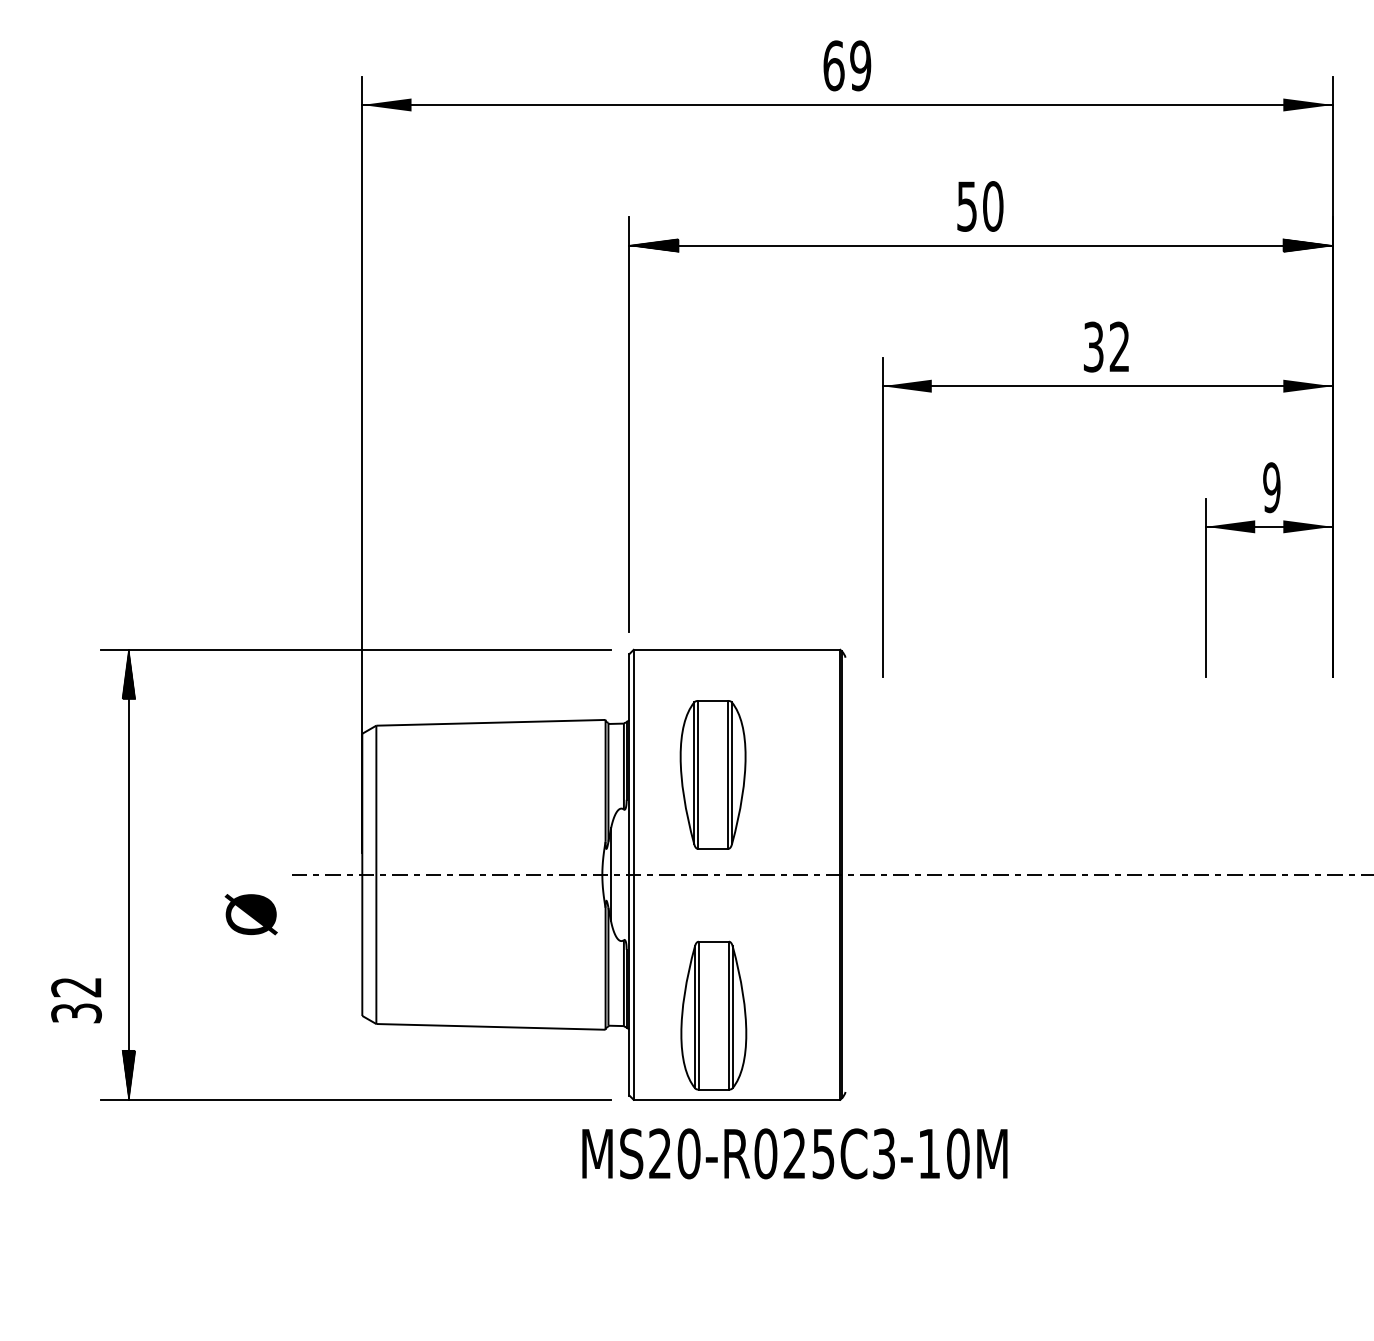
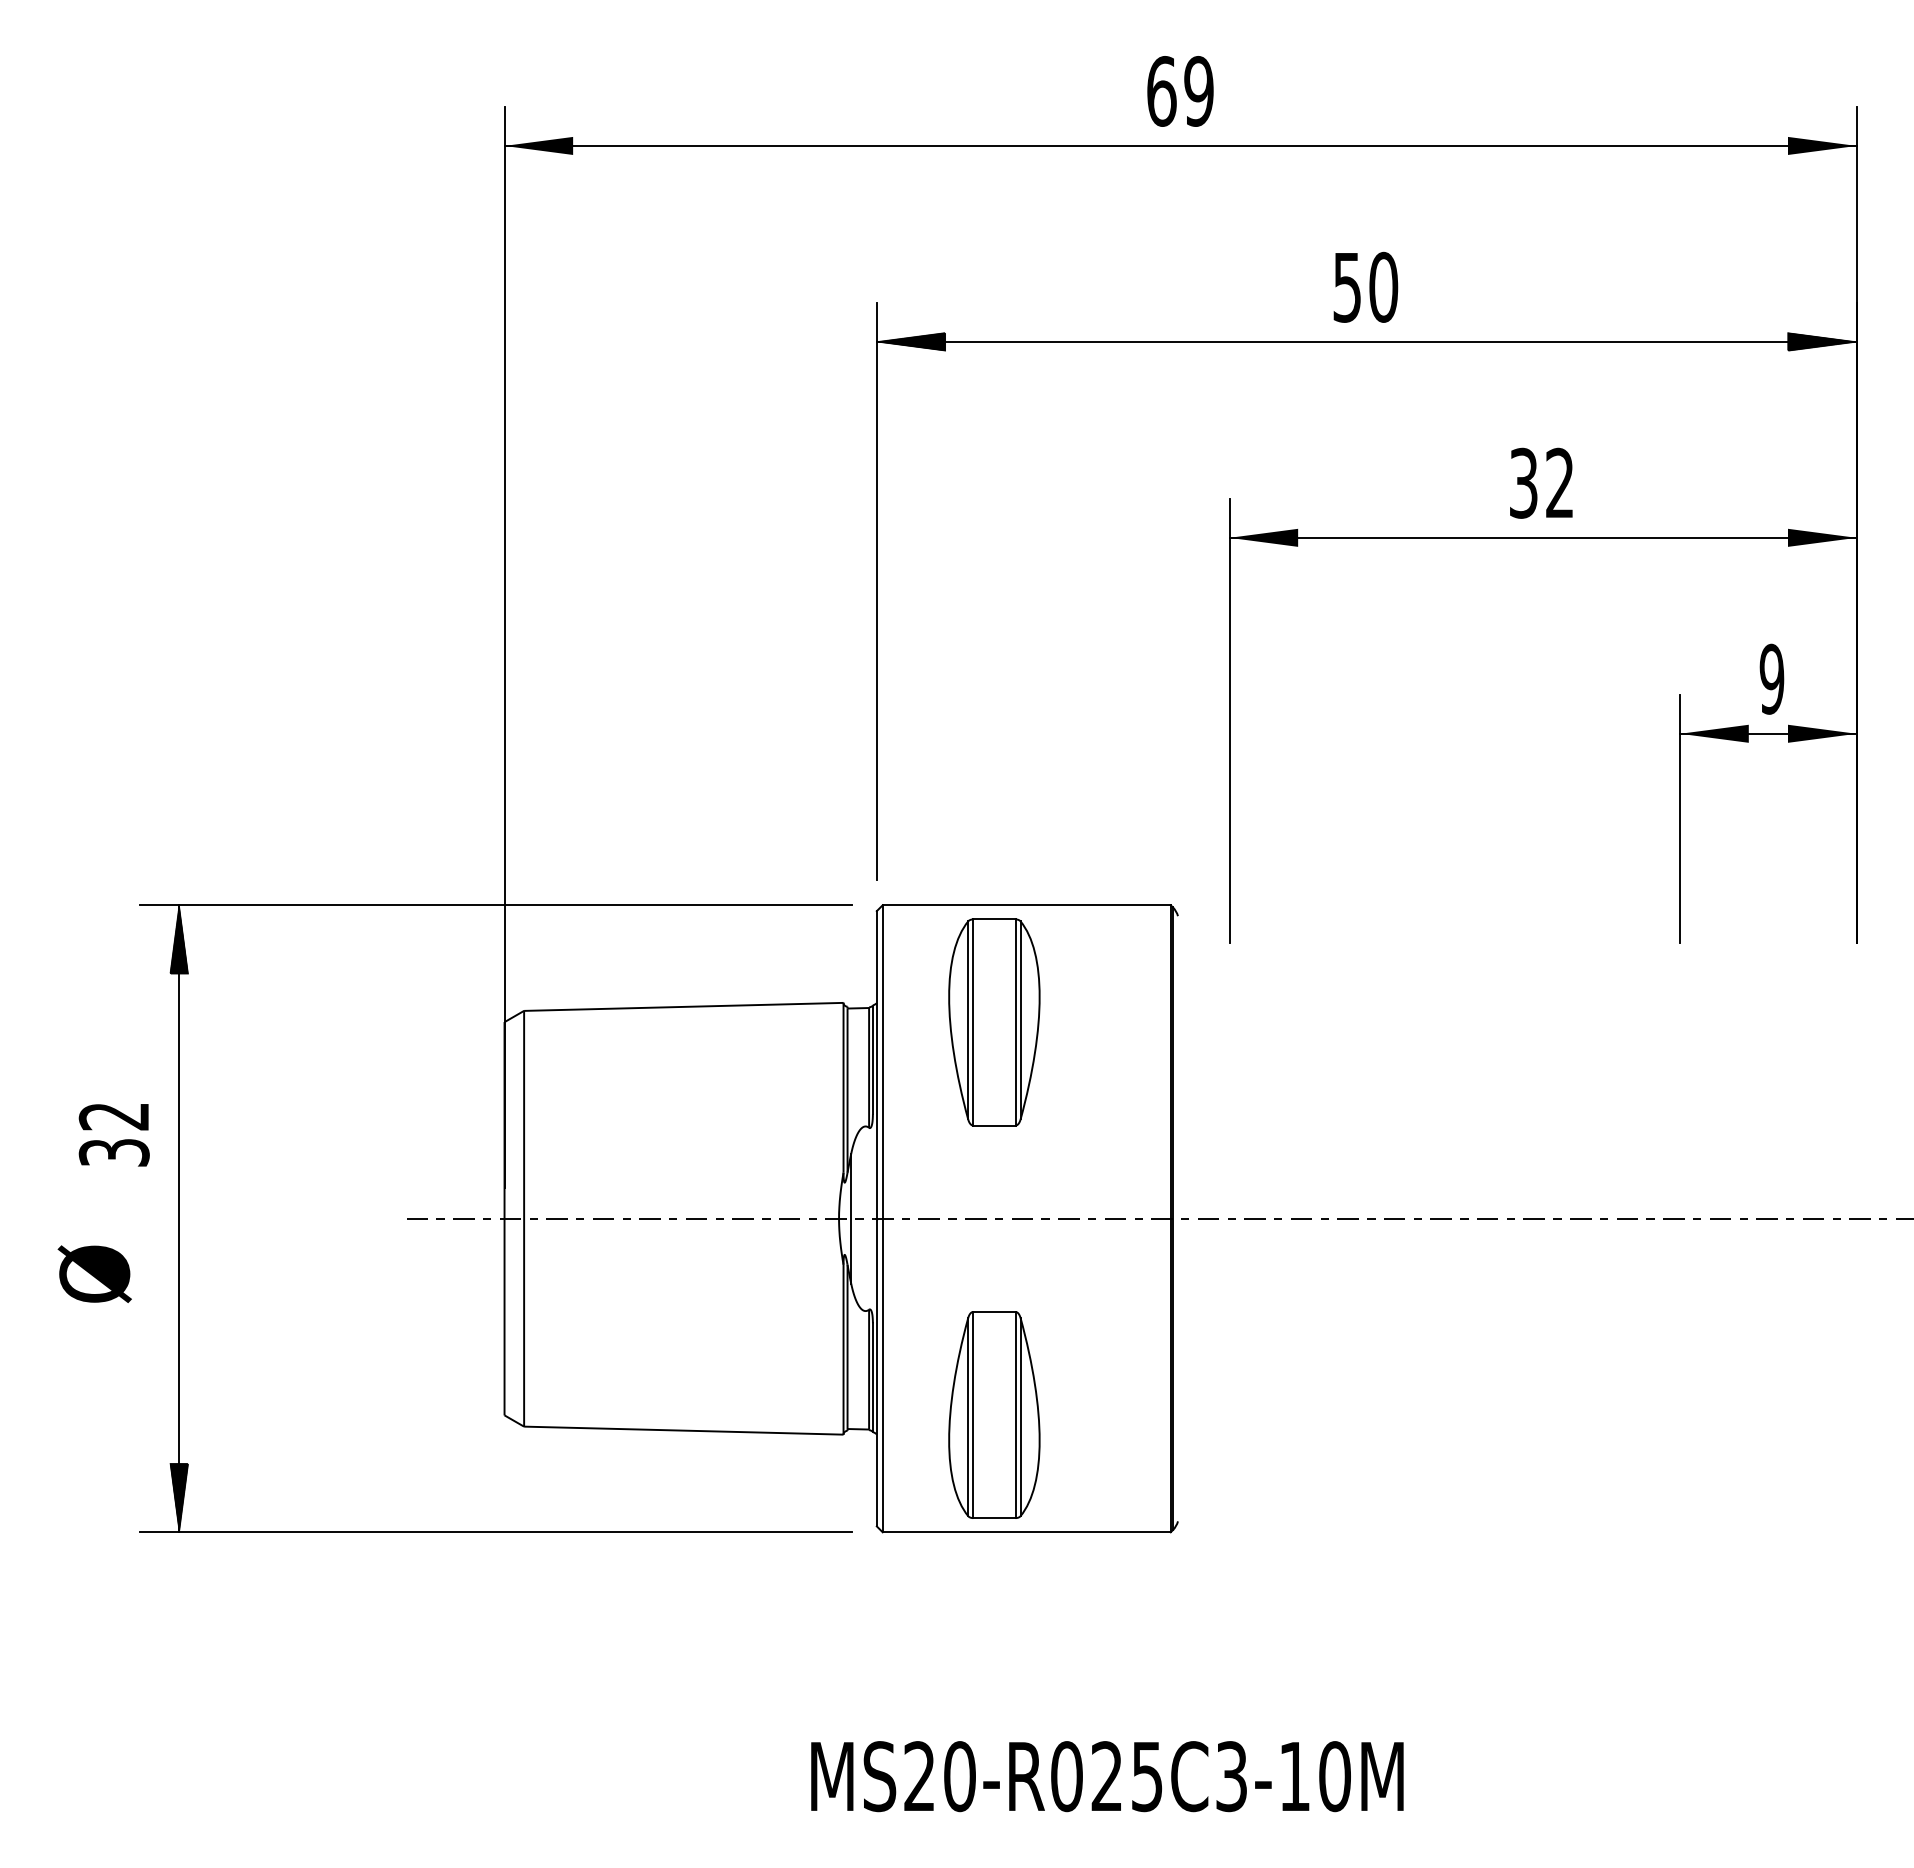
part: (713, 774) -> (994, 1022), moved
text: (251, 914) -> (94, 1273), moved
text: (75, 1000) -> (113, 1135), moved
text: (794, 1153) -> (1107, 1776), moved

